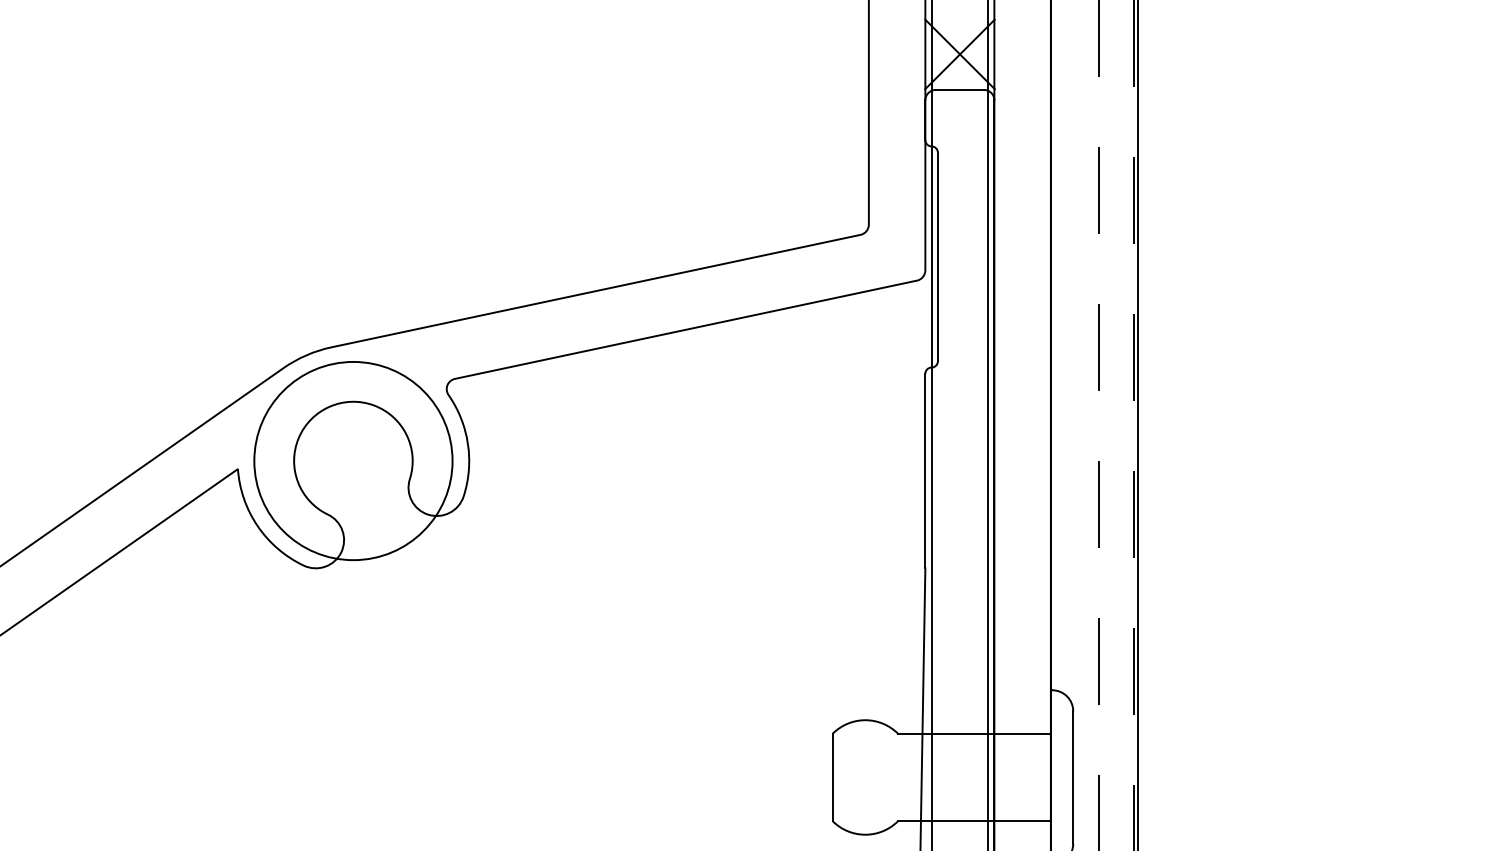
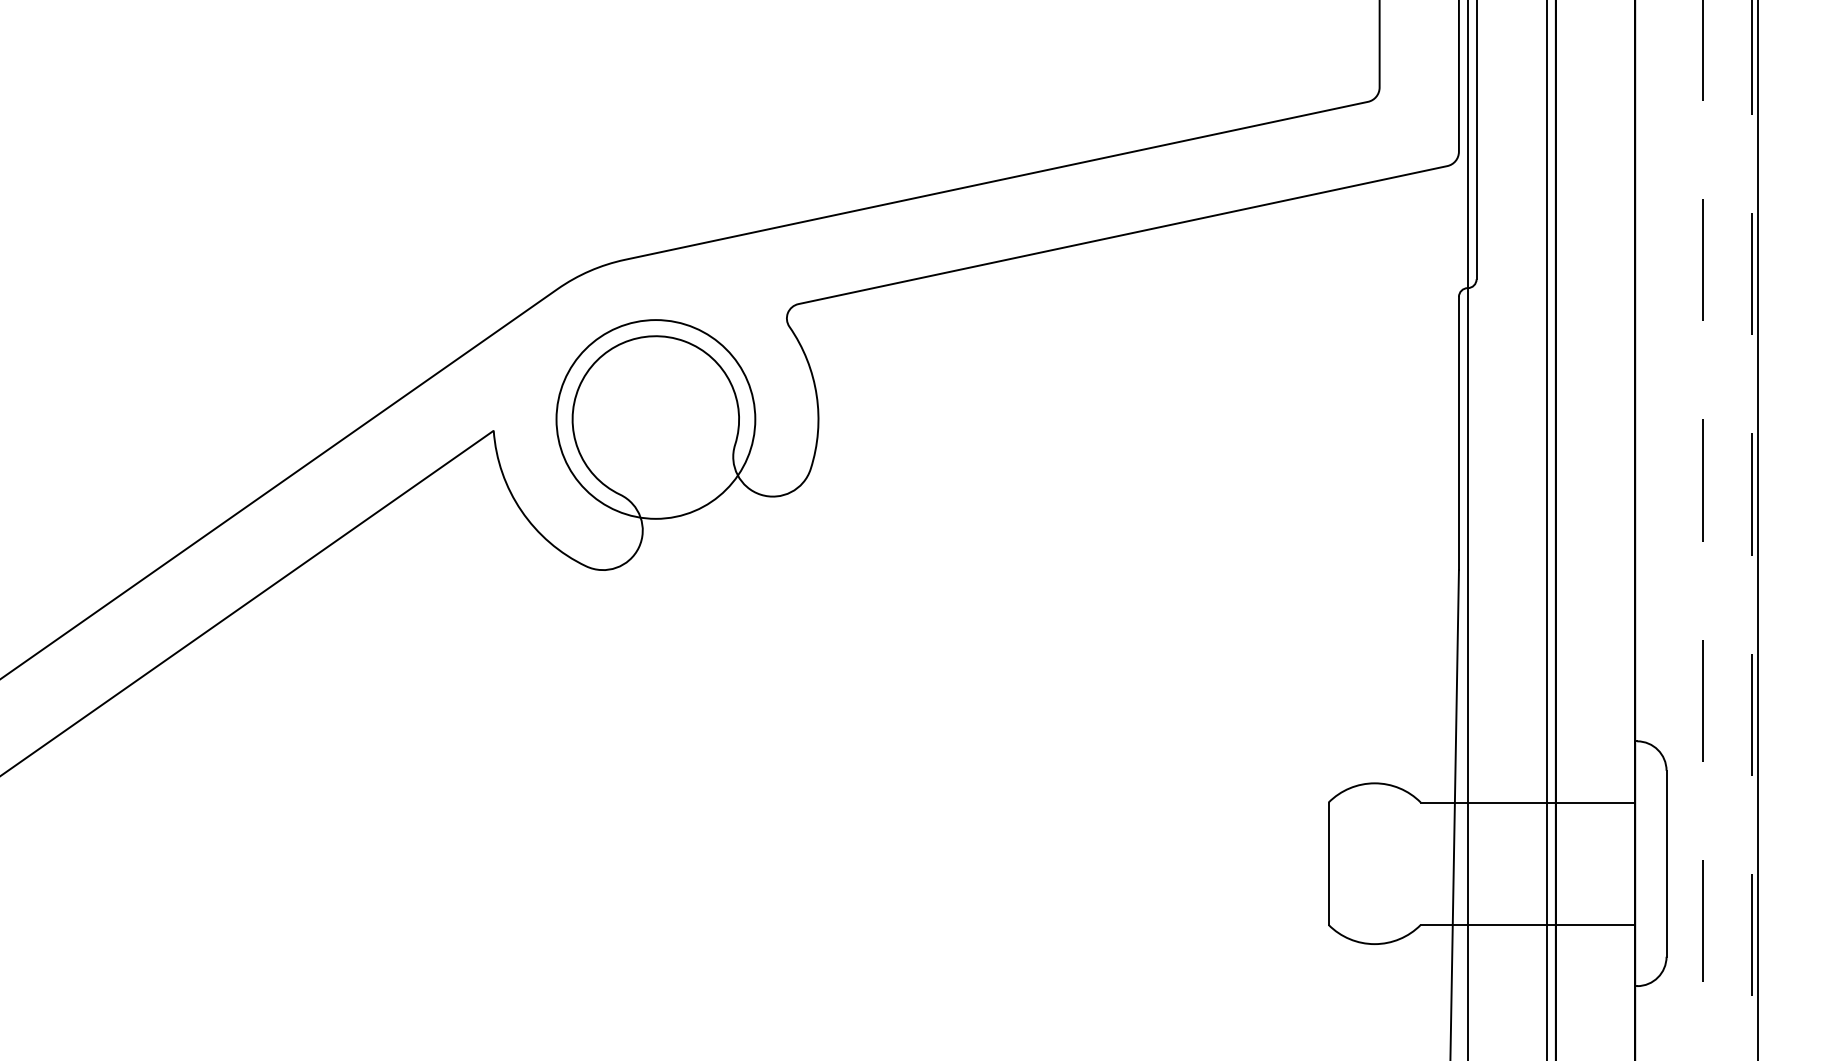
circle: (353, 460) -> (655, 418), size x0.71

